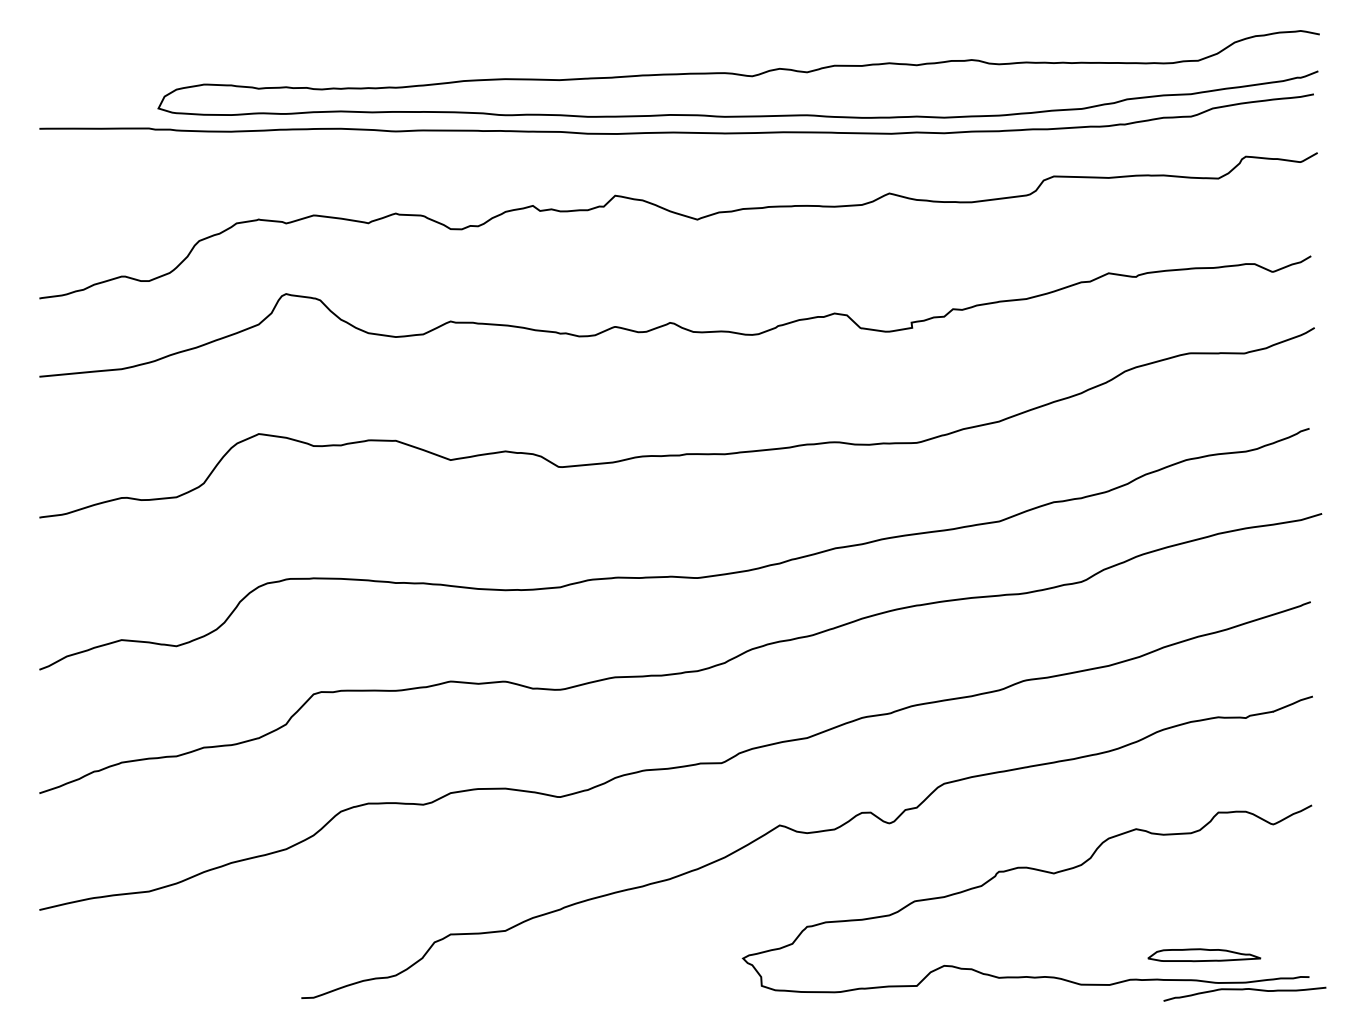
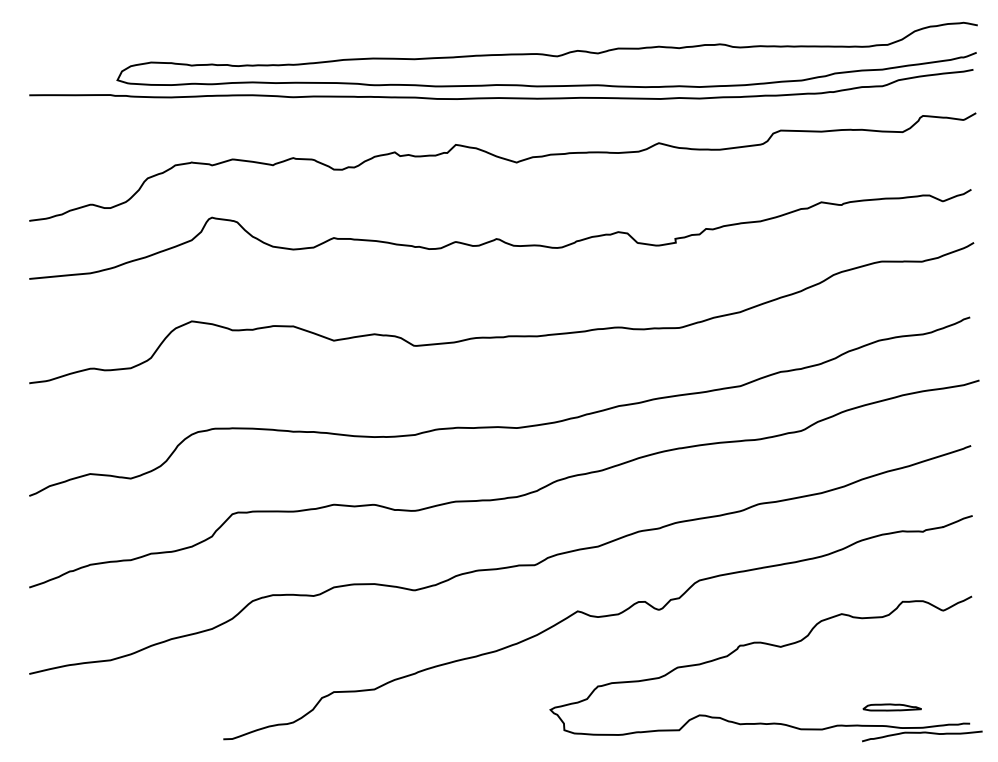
part: (1204, 955) -> (892, 707), size x0.7

